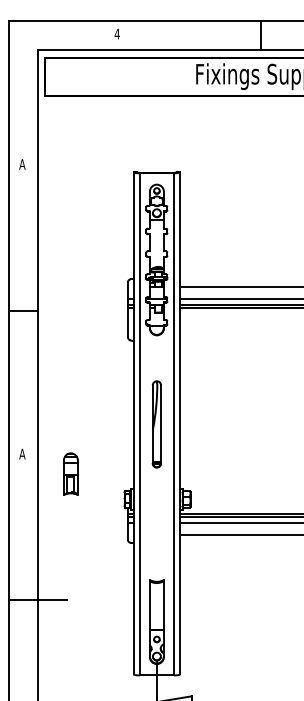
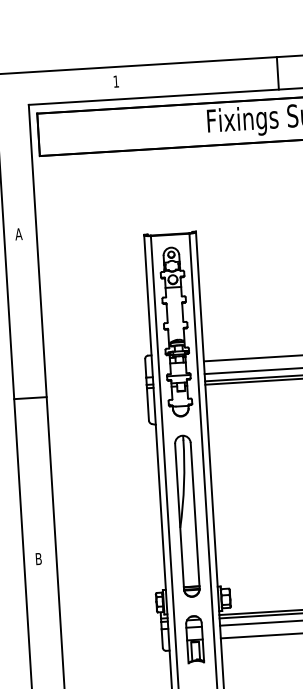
text: (116, 33) -> (115, 81), 4 -> 1
part: (156, 424) -> (186, 516), size x1.67
text: (22, 453) -> (38, 558), A -> B
part: (70, 473) -> (194, 638), moved

